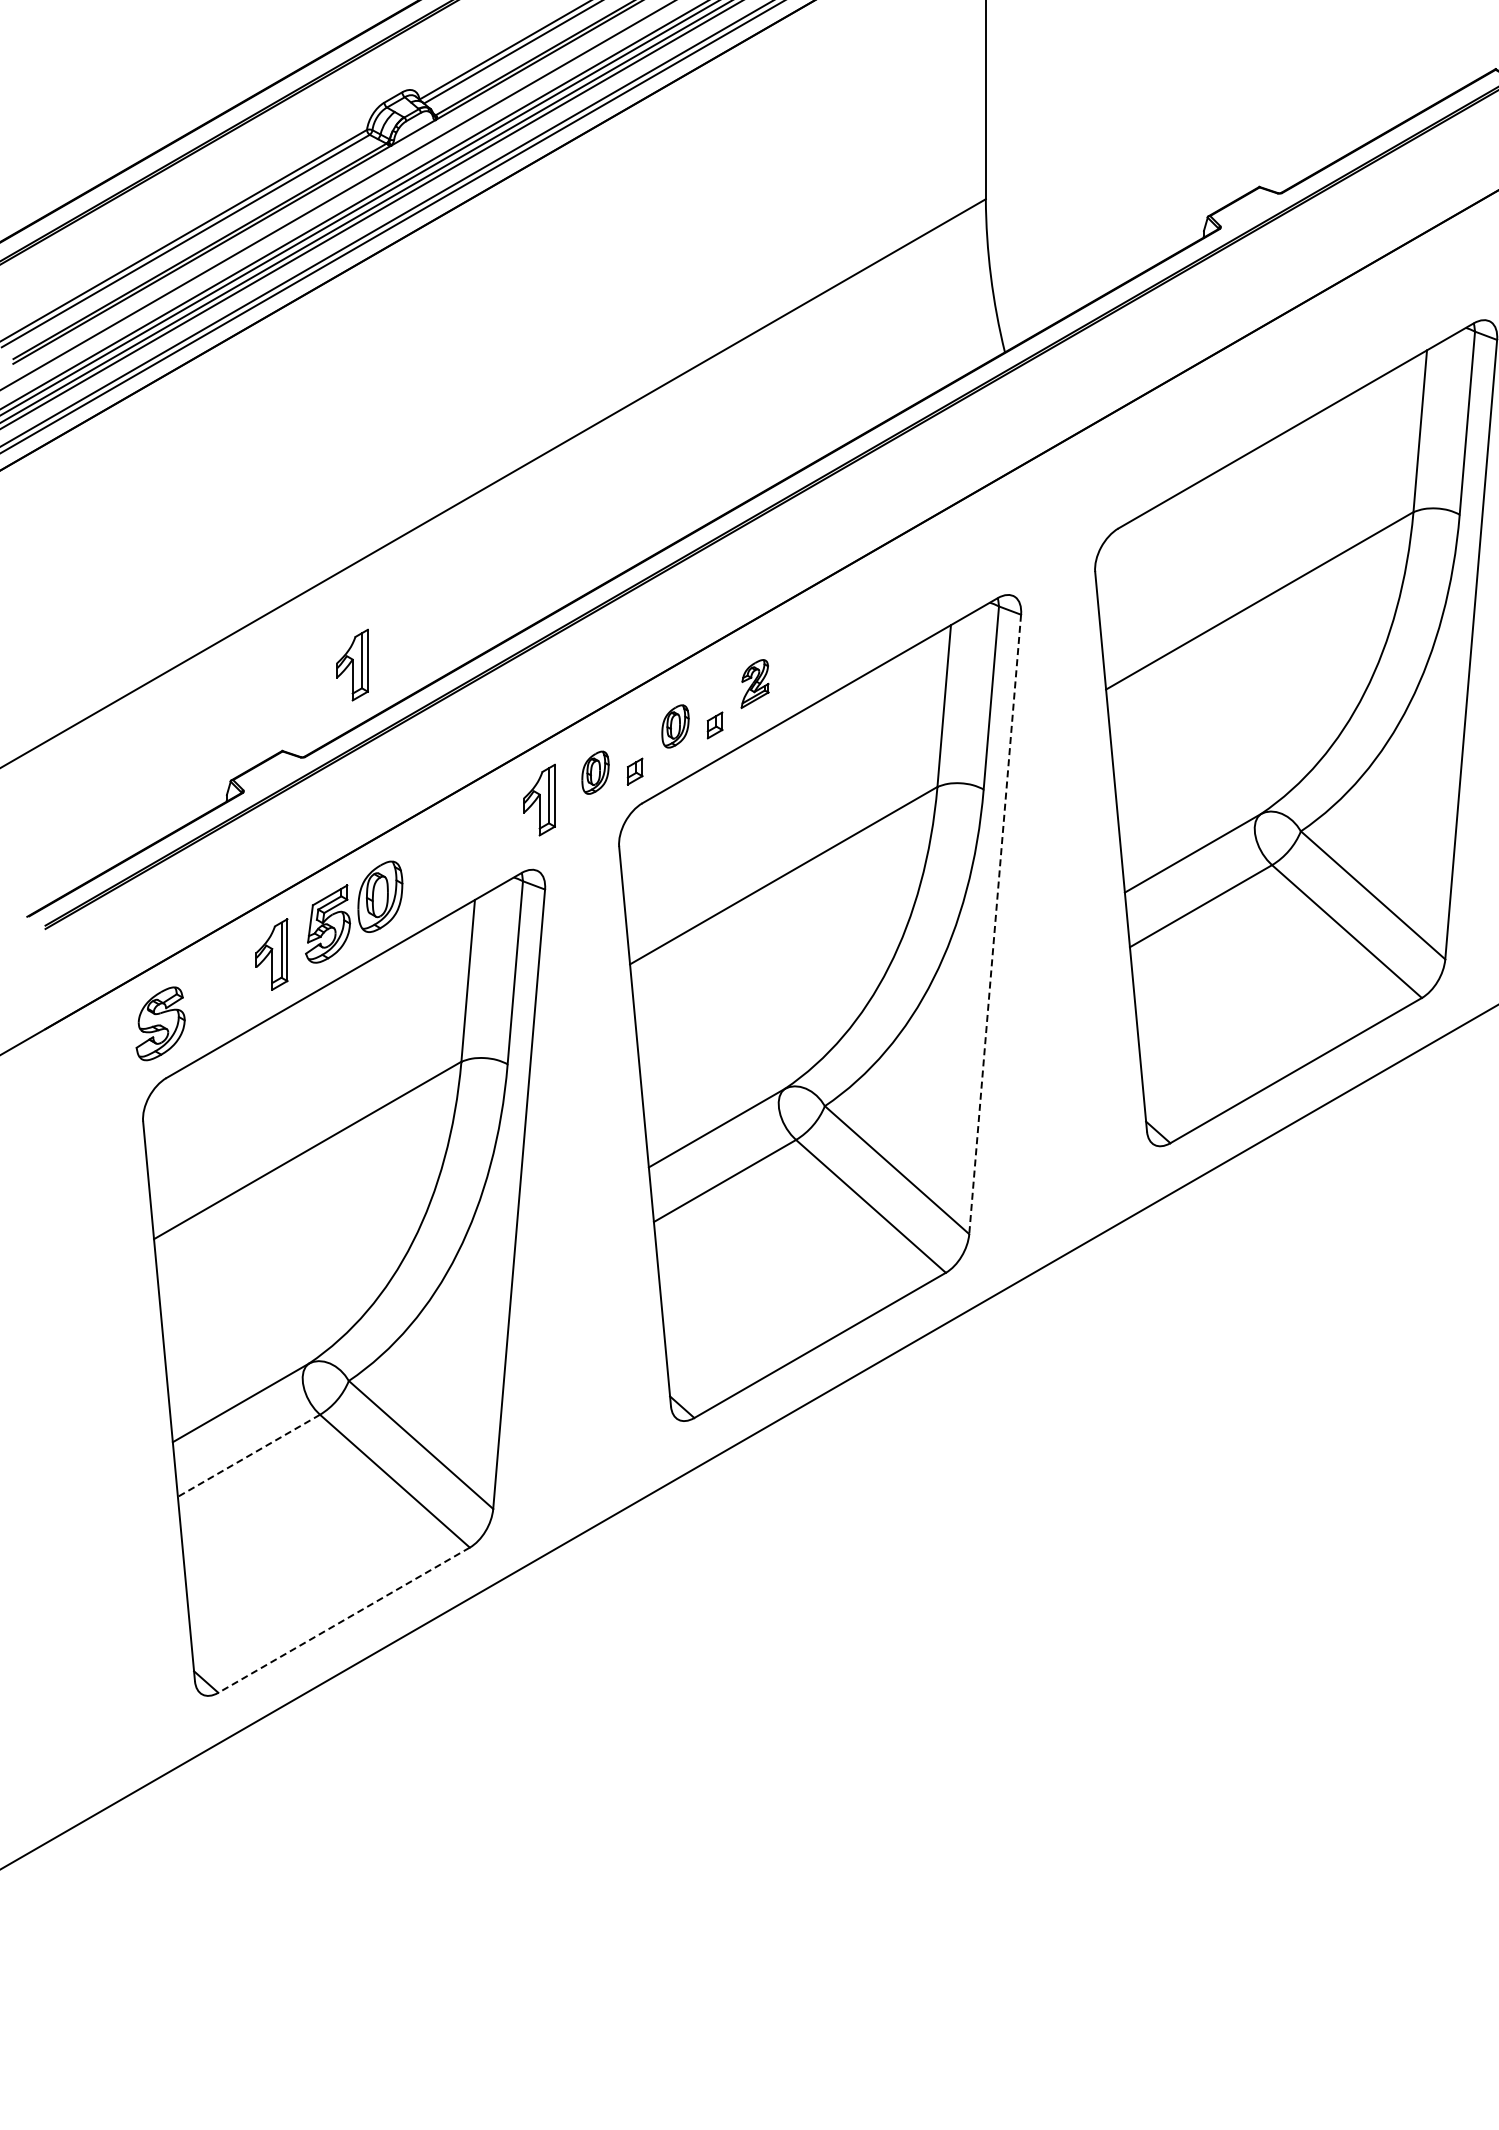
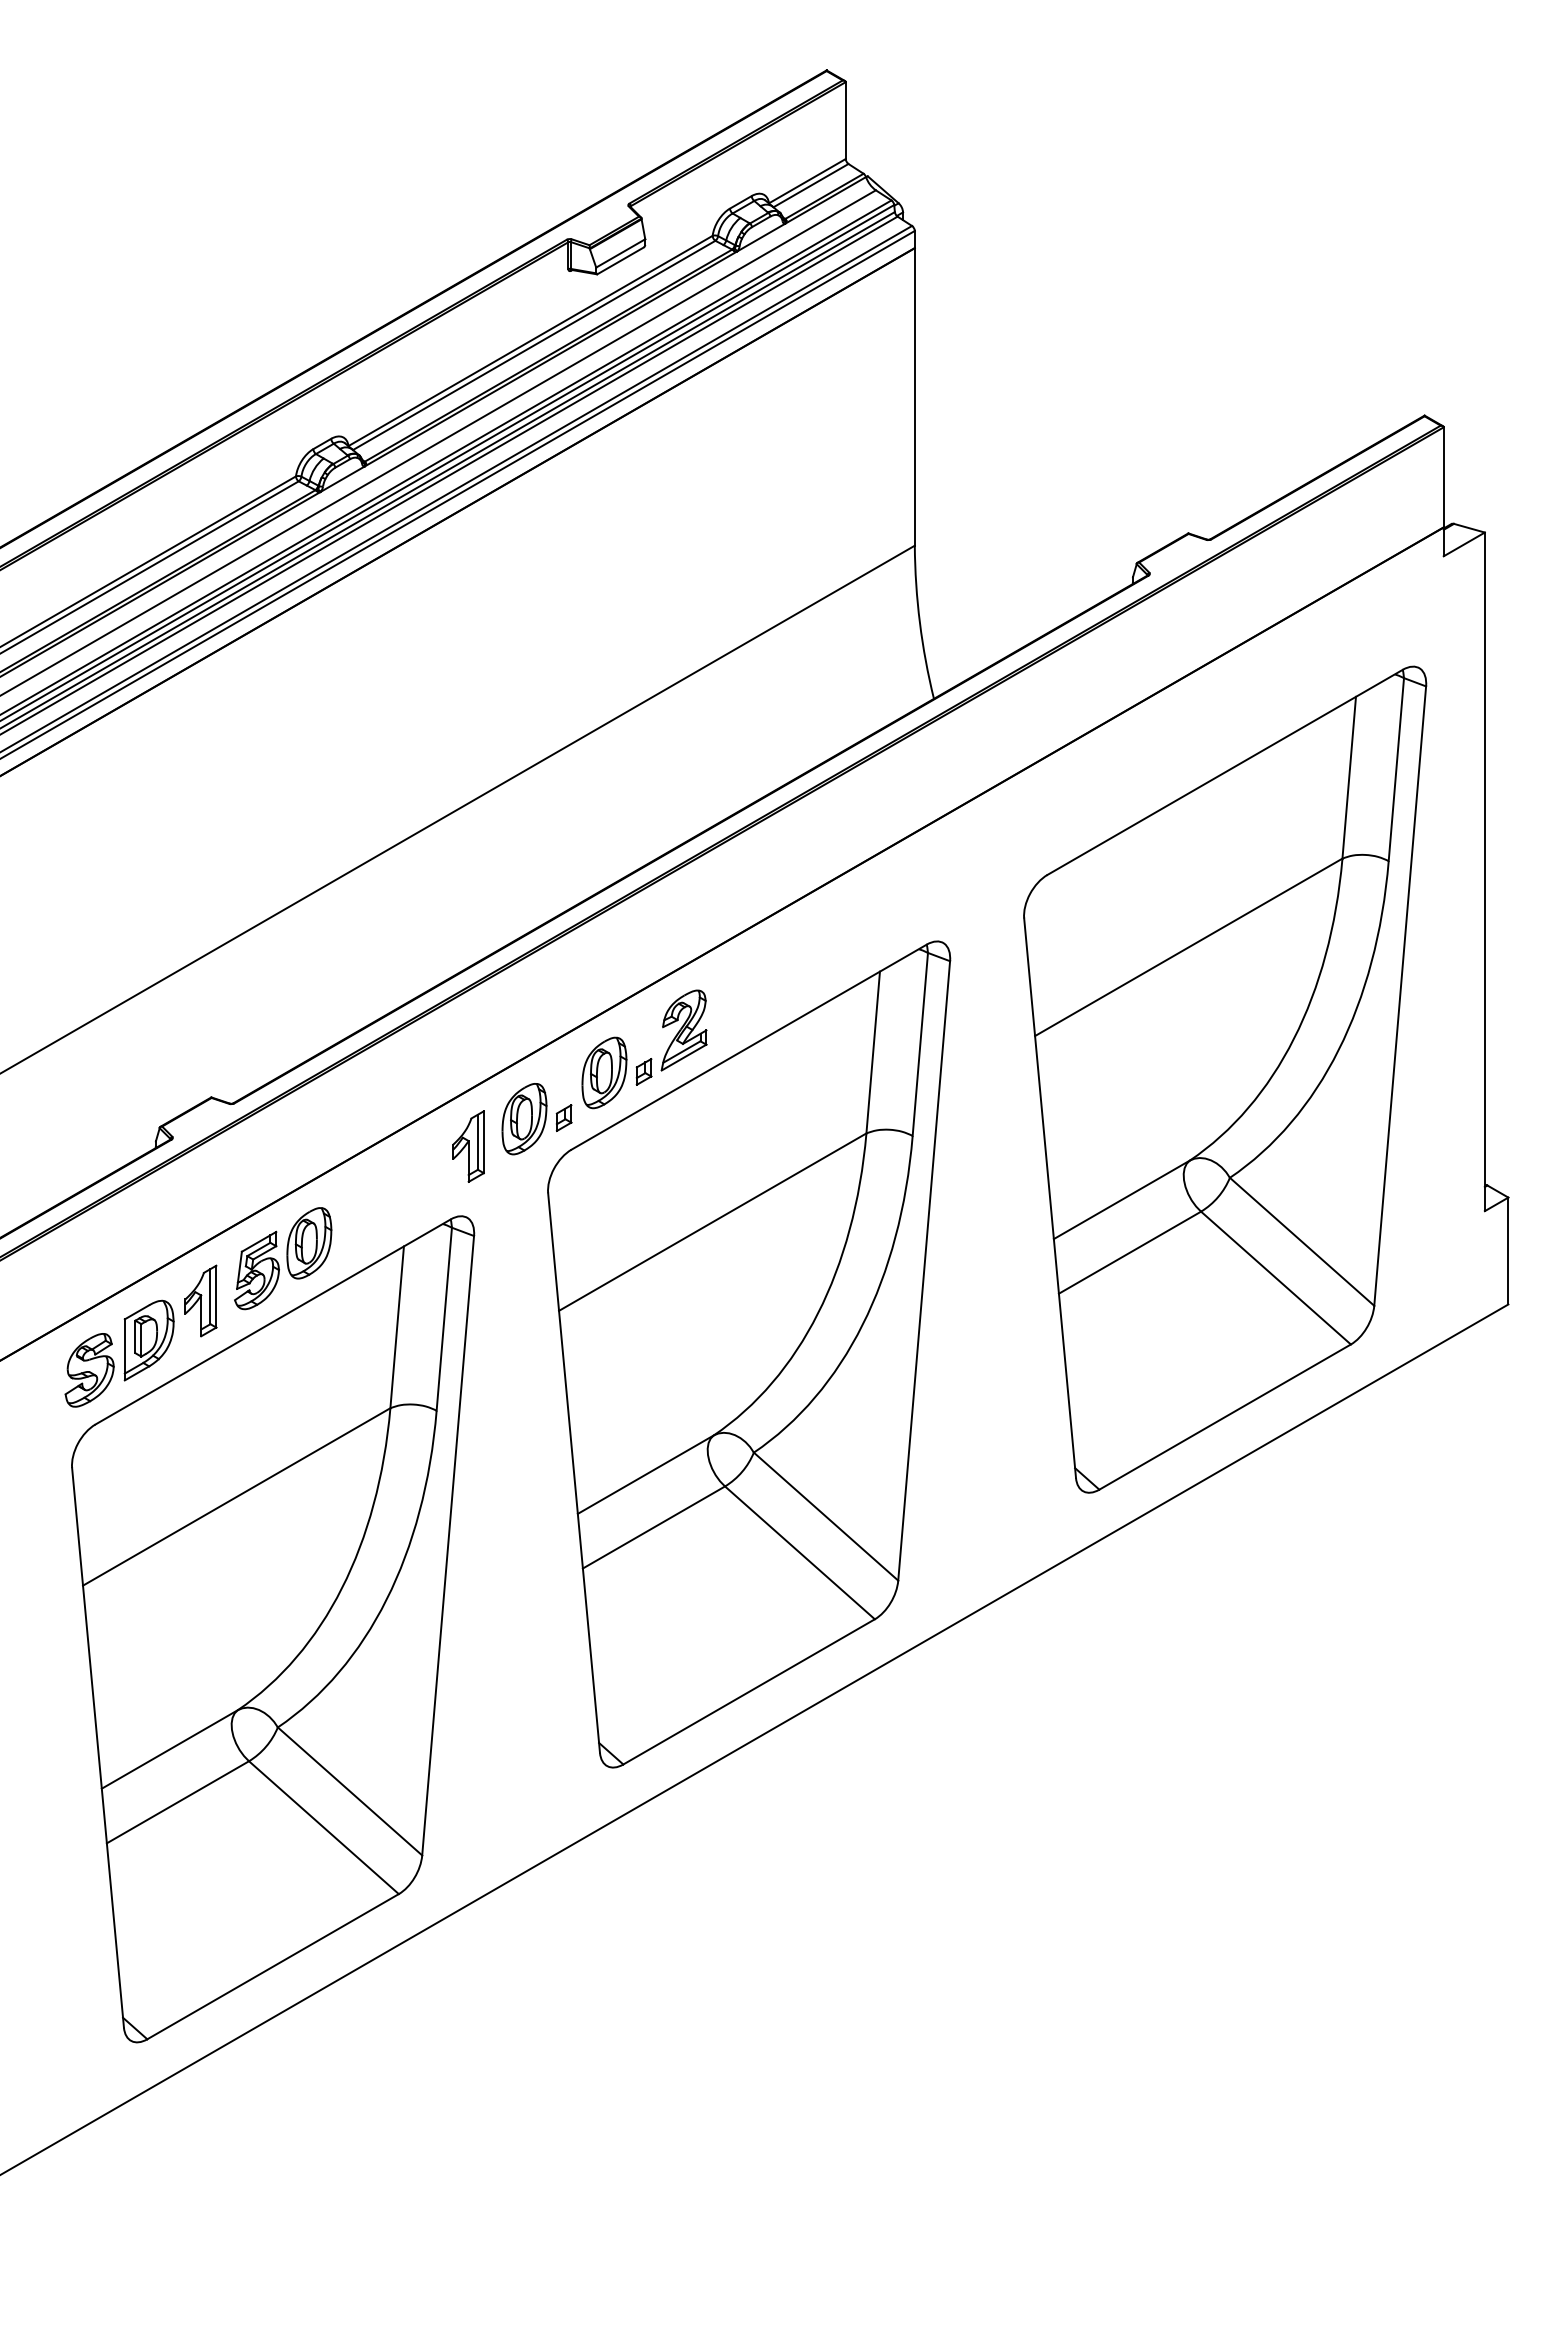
part: (352, 665) -> (281, 1011), removed
part: (754, 684) -> (683, 1030), size x1.67
part: (675, 726) -> (604, 1072), size x1.67
part: (595, 773) -> (524, 1119), size x1.67
line: (995, 924) -> (924, 1270), dashed -> solid
part: (219, 994) -> (148, 1340), added
line: (248, 1456) -> (177, 1802), dashed -> solid
line: (343, 1620) -> (272, 1966), dashed -> solid

